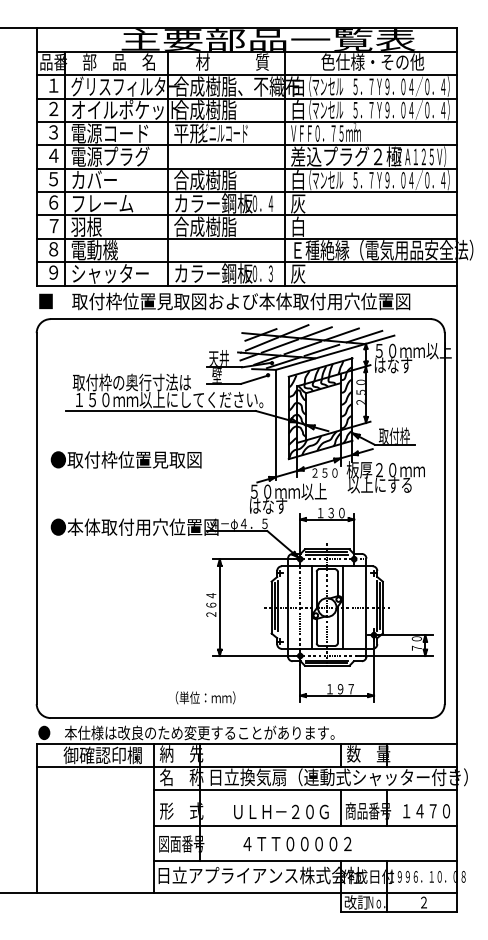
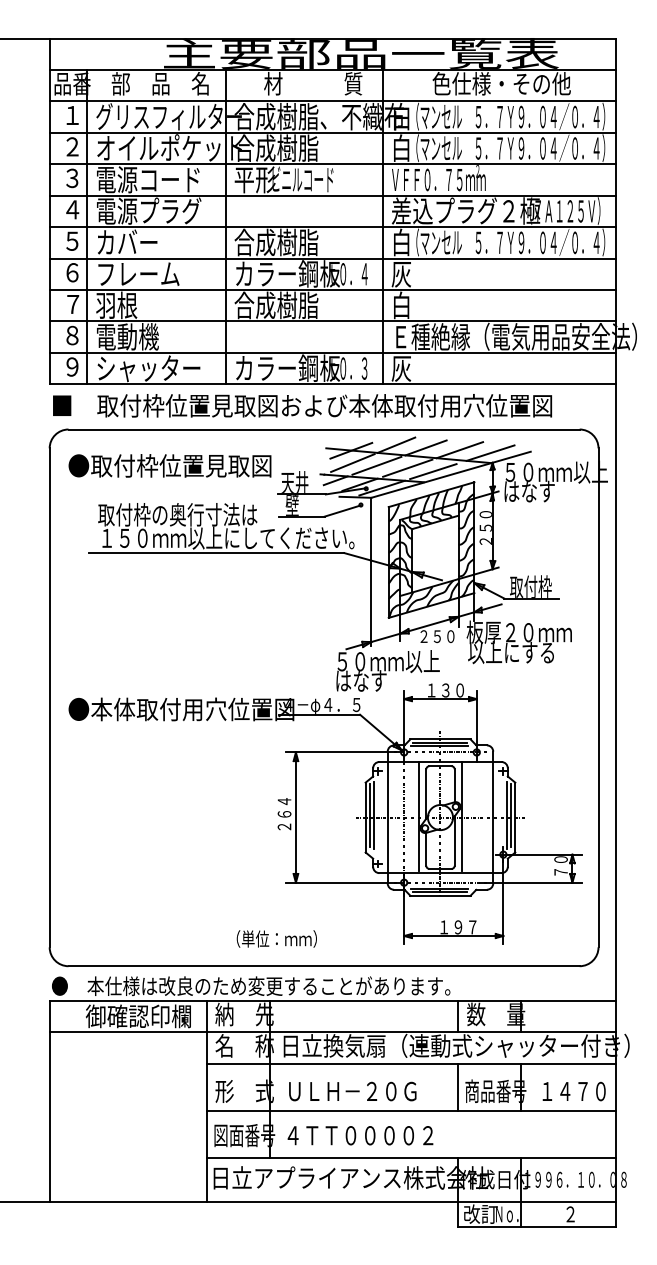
text: (125, 459) -> (169, 465), moved
text: (281, 811) -> (352, 1091), moved
text: (297, 843) -> (360, 1135), moved

